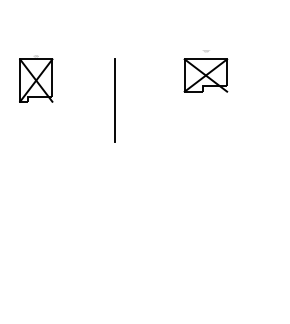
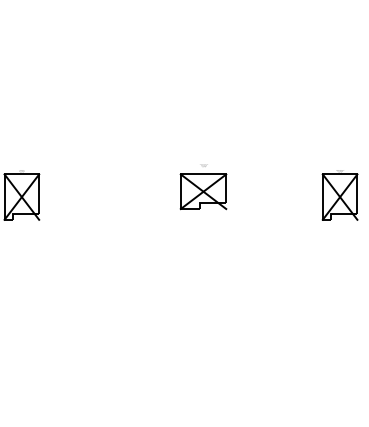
line: (114, 99) -> (105, 217), removed

